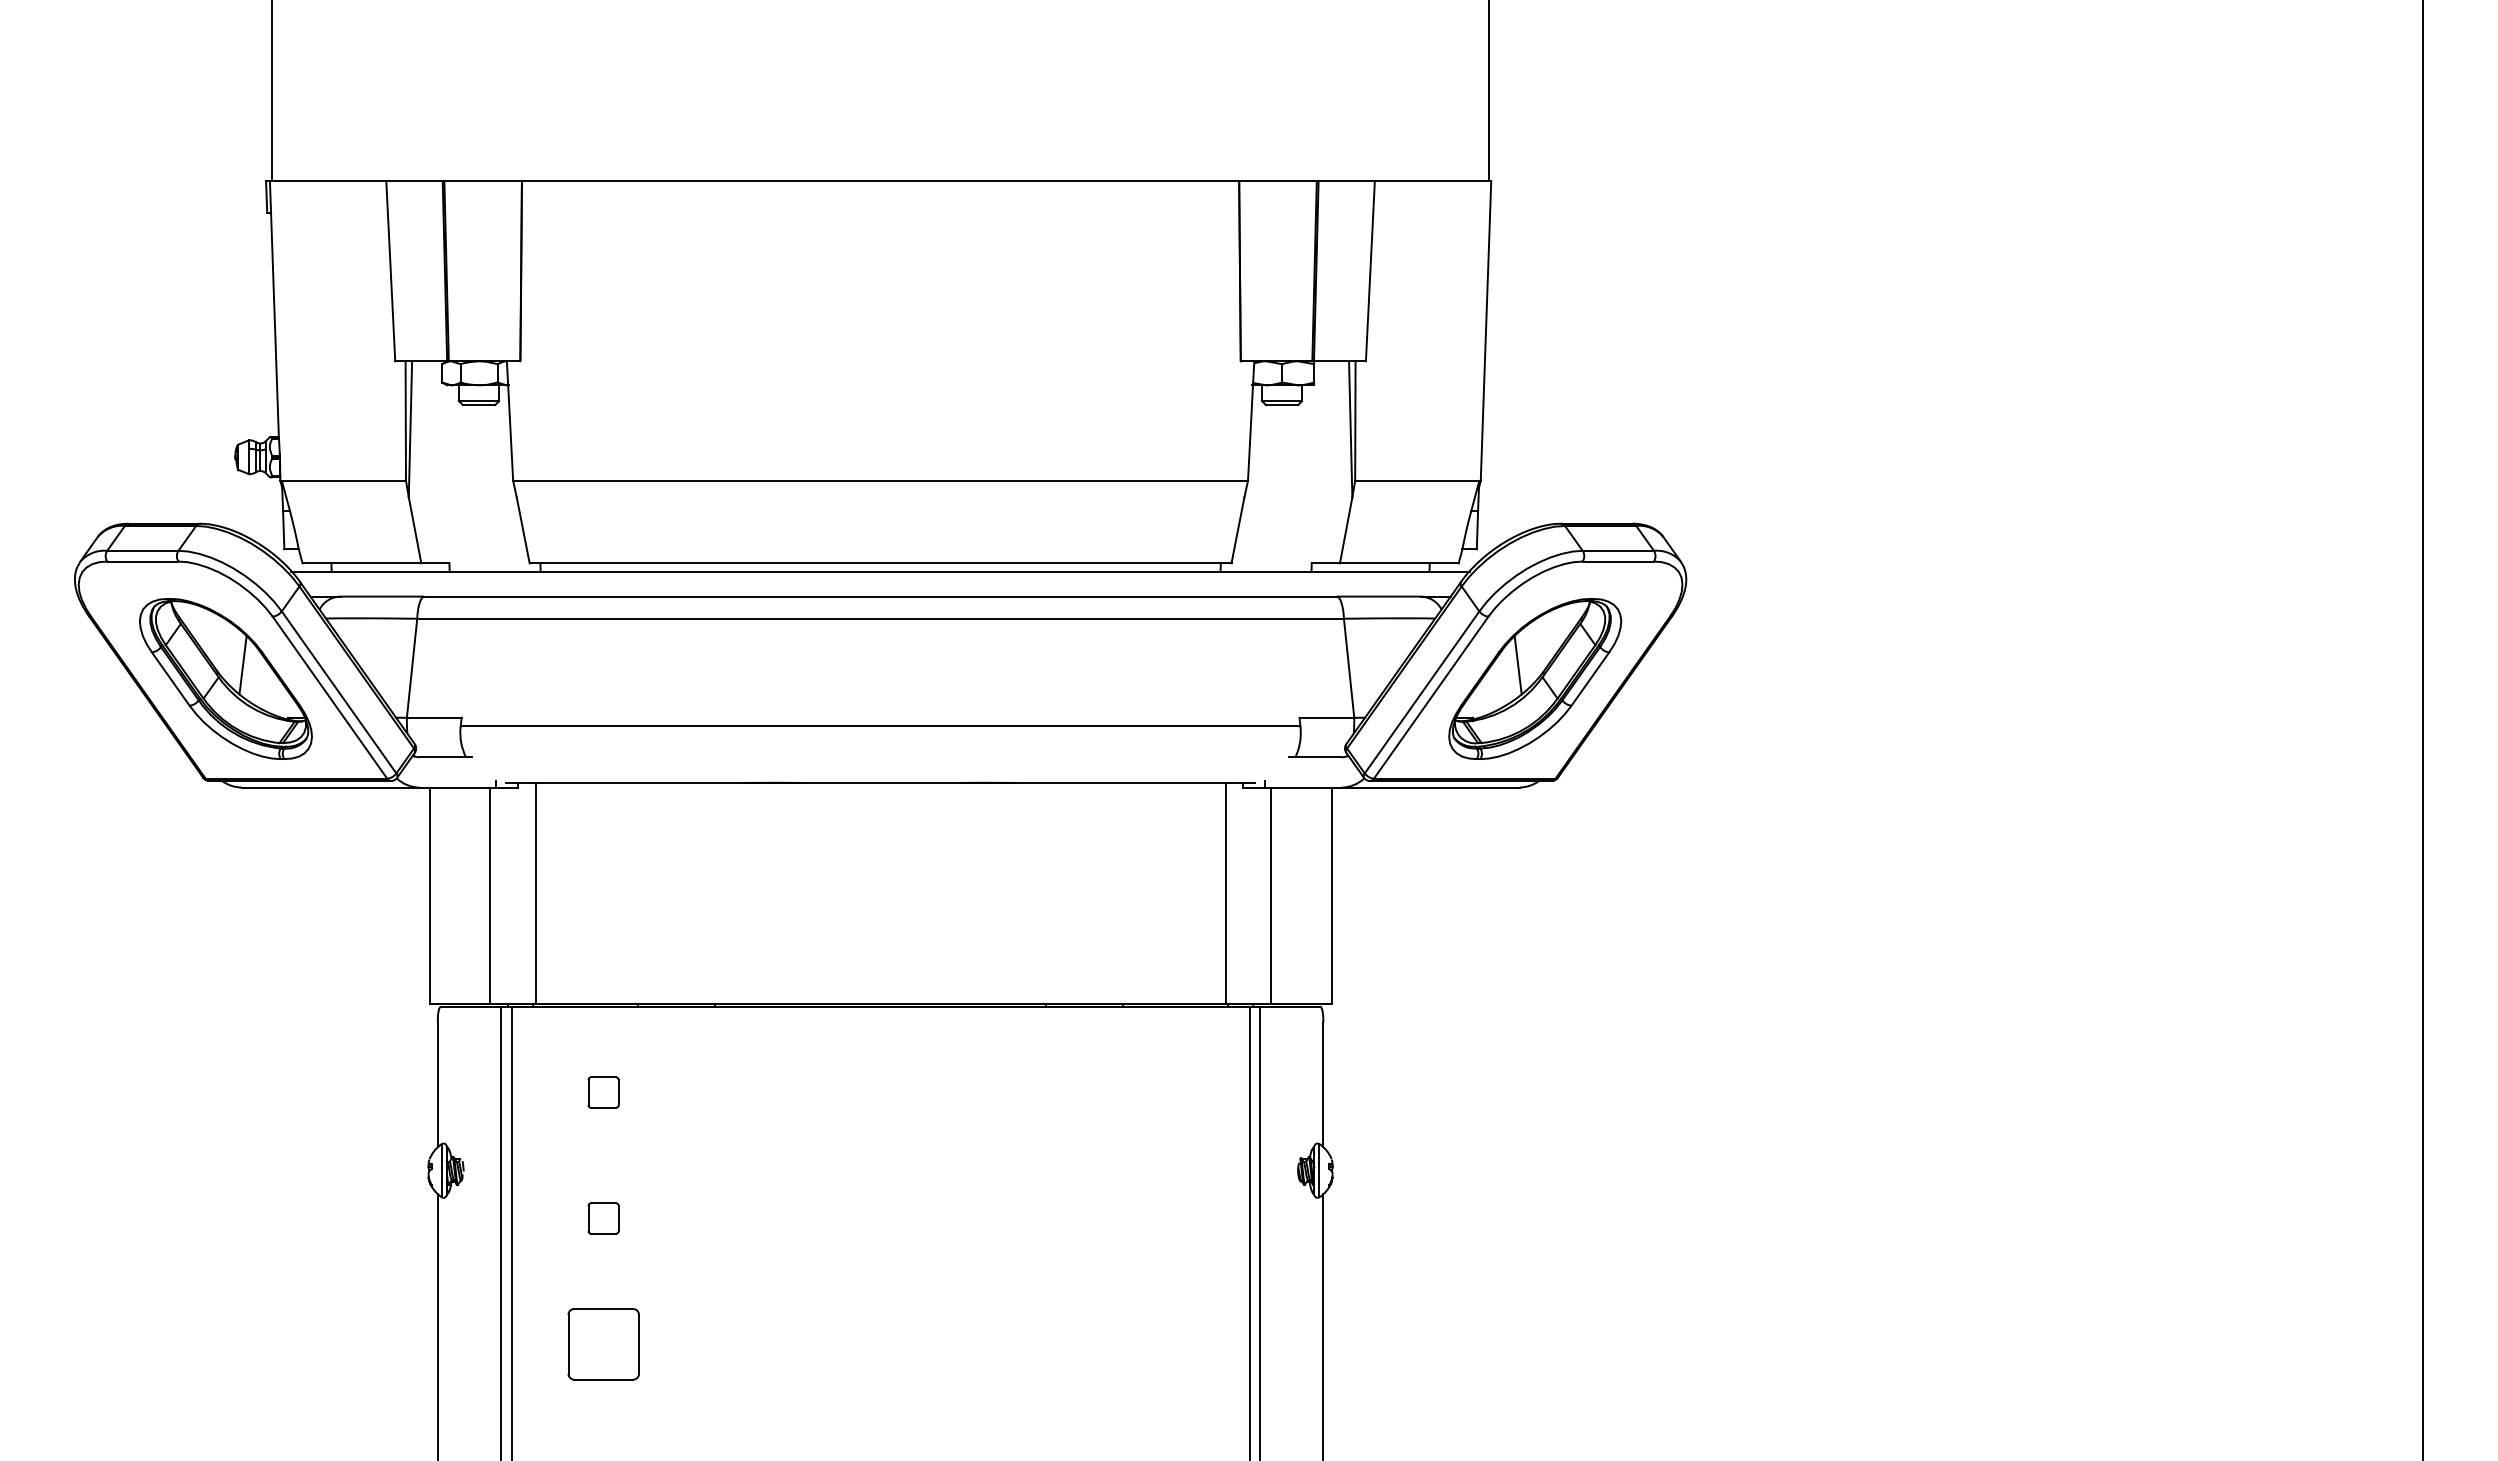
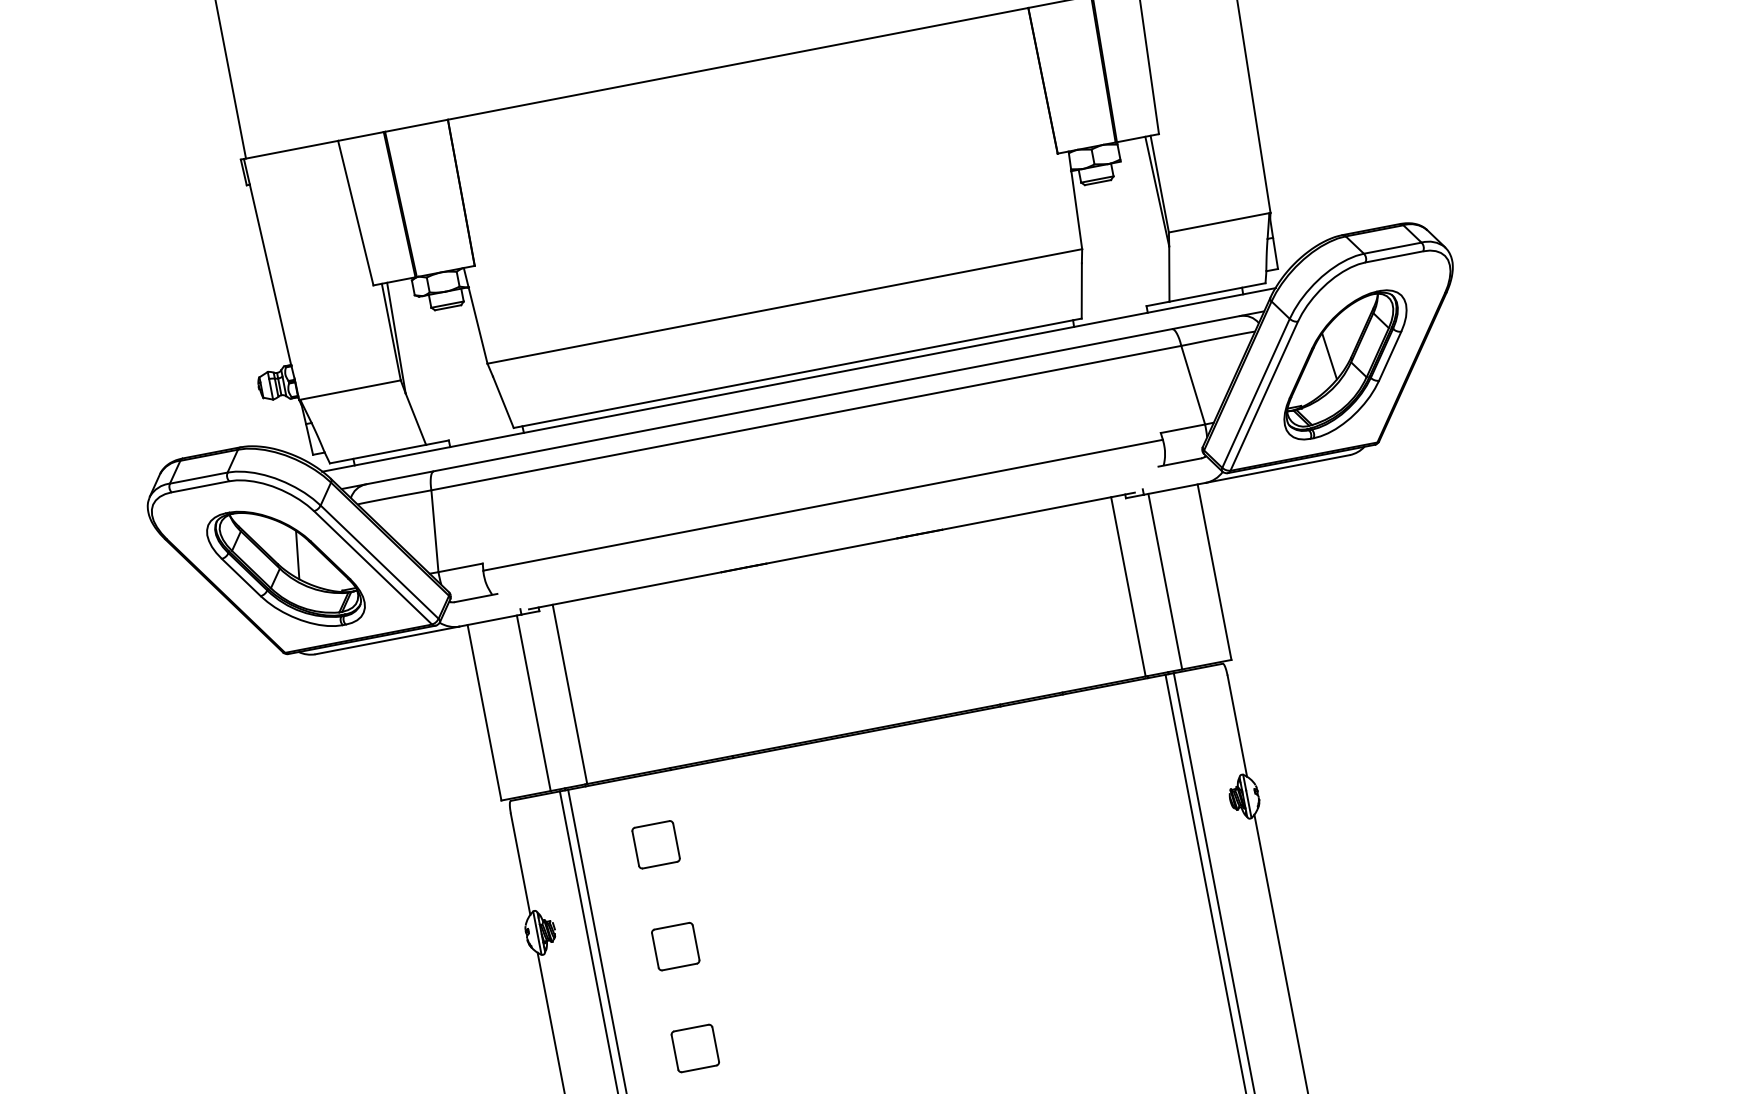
part: (603, 1092) -> (655, 844), size x1.67
part: (603, 1218) -> (675, 946), size x1.67
part: (603, 1344) -> (695, 1048), size x0.71

